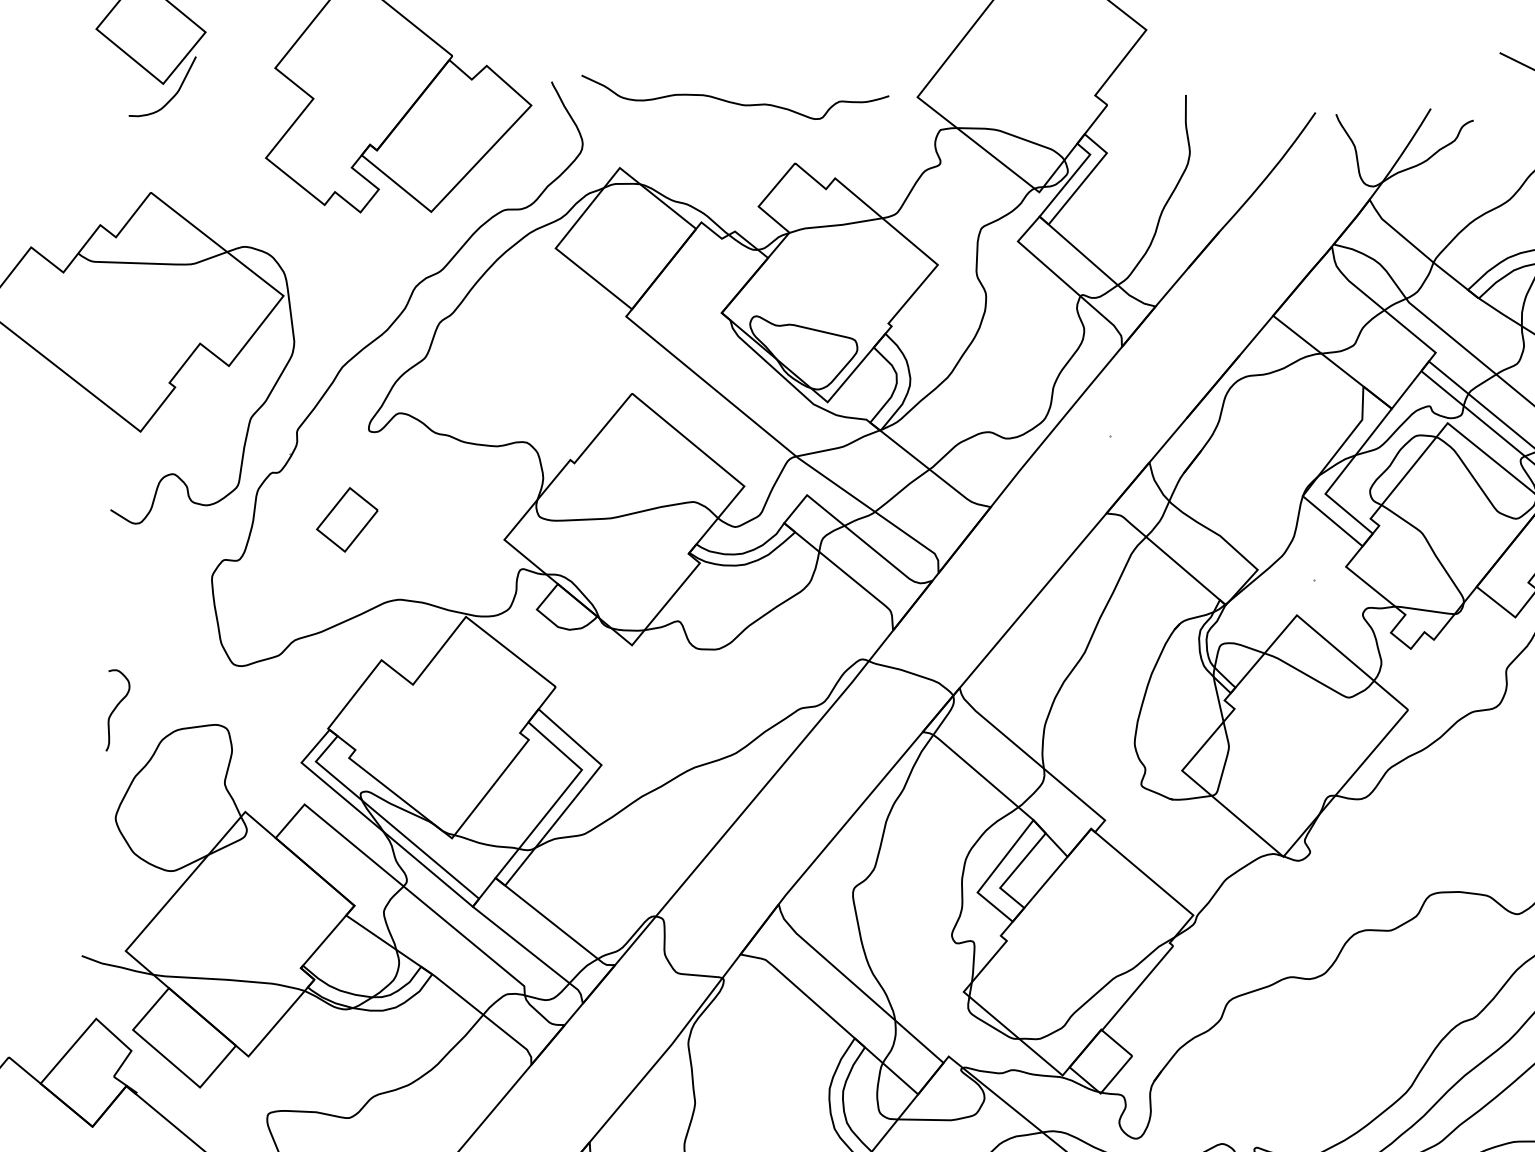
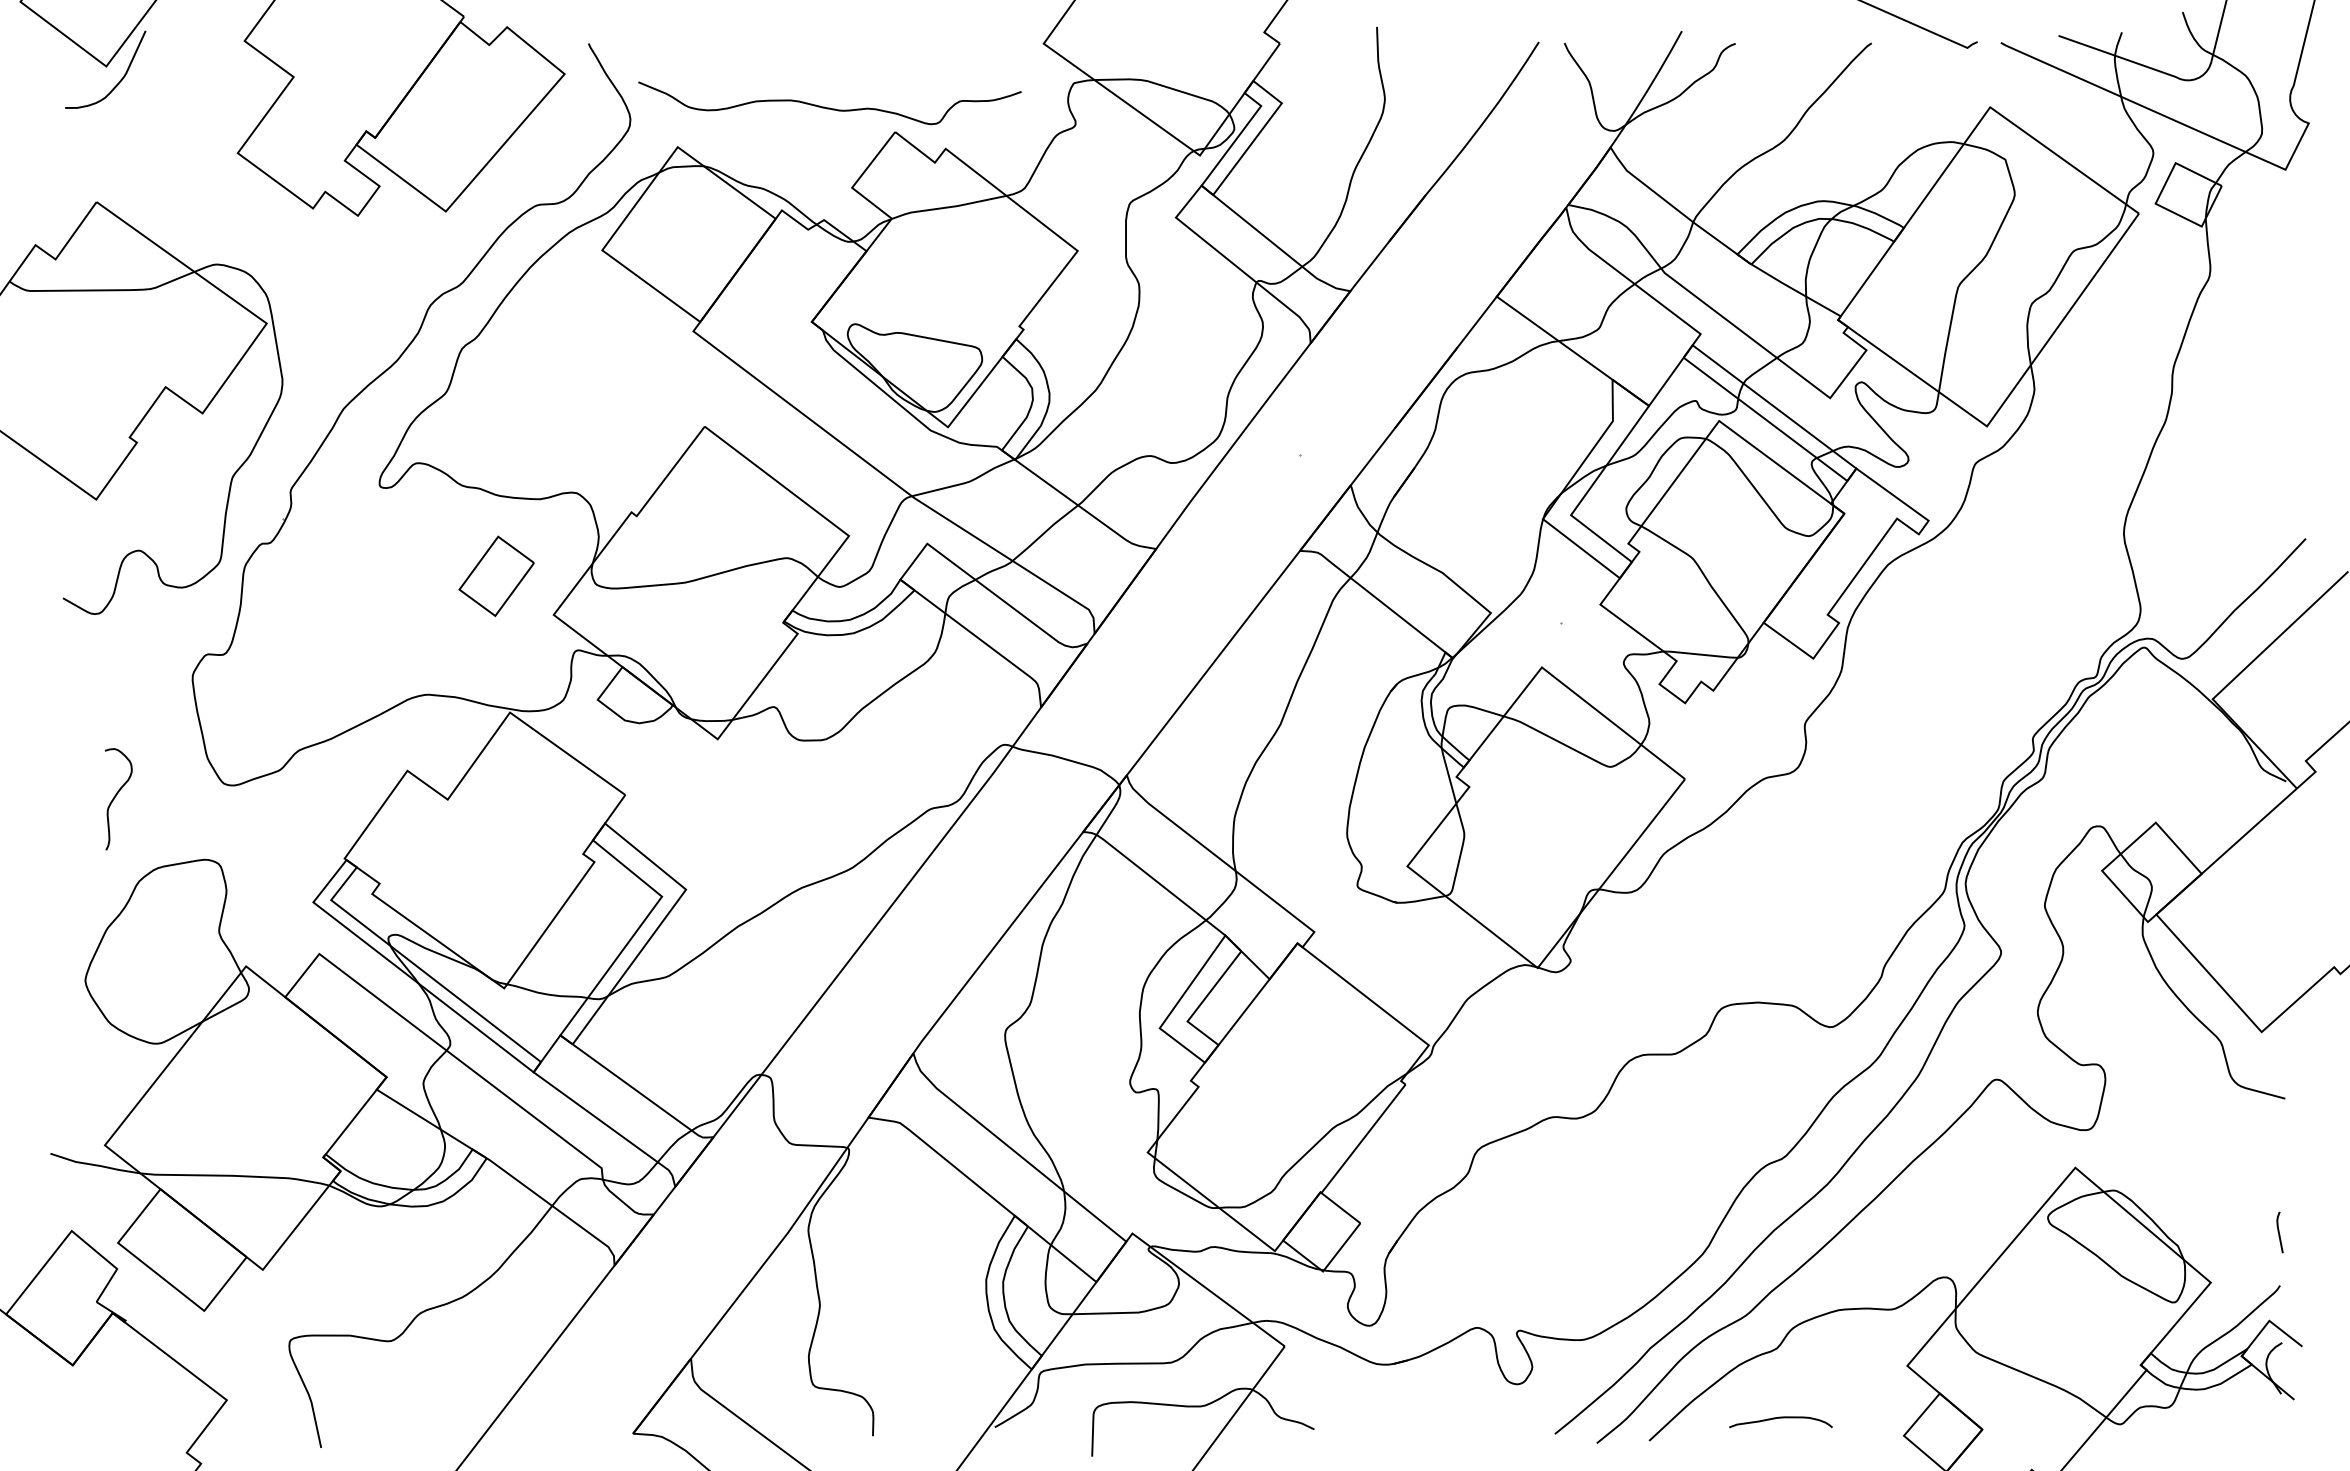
curve: (734, 102) -> (829, 107), moved
part: (347, 519) -> (496, 575), moved
curve: (116, 708) -> (116, 796), moved

